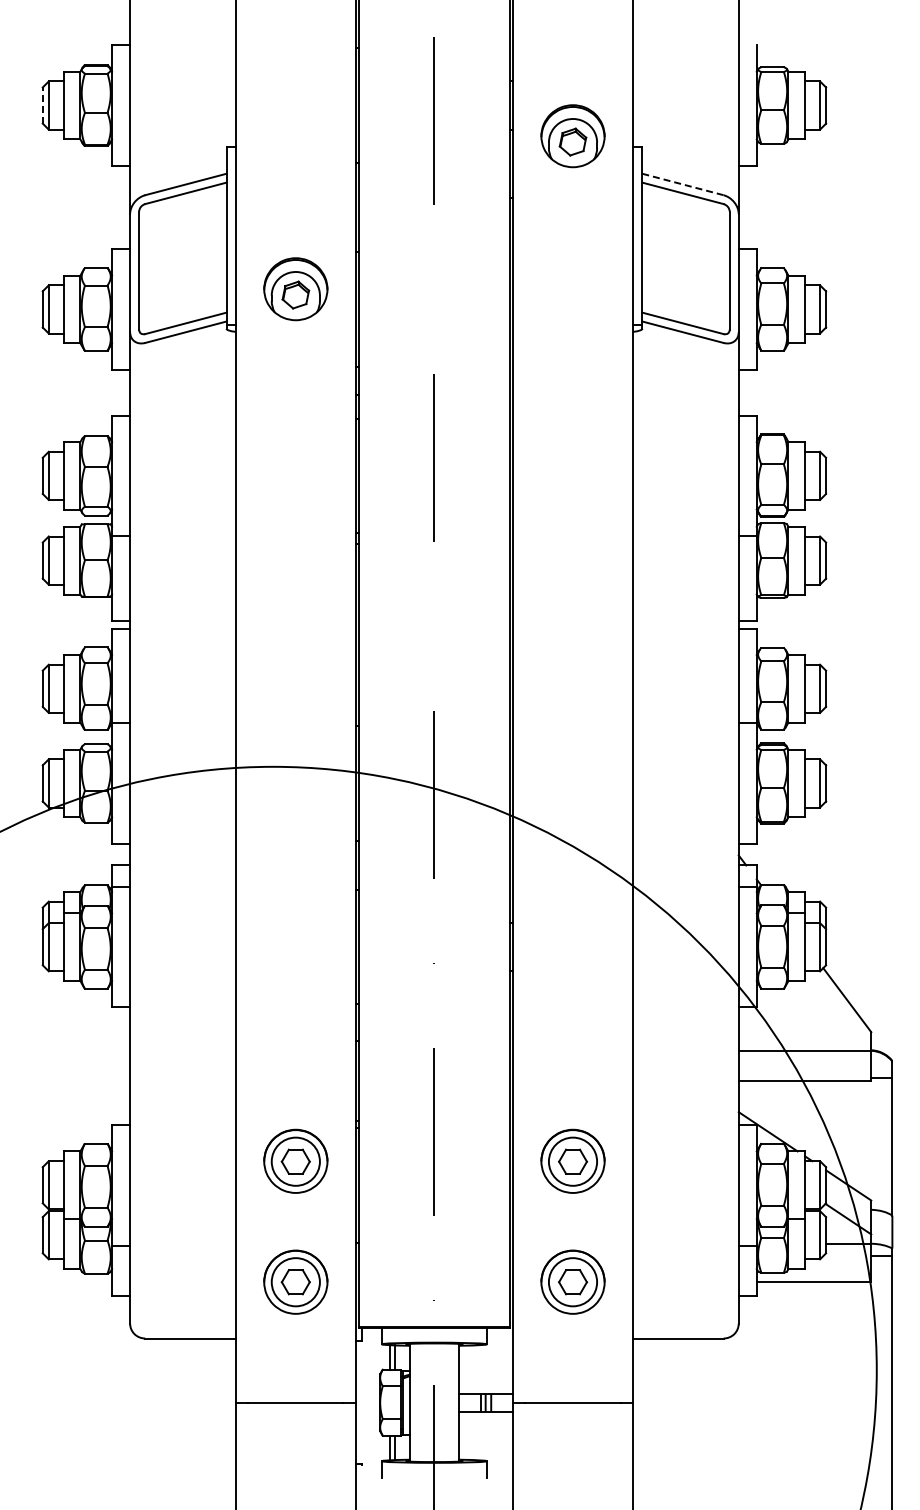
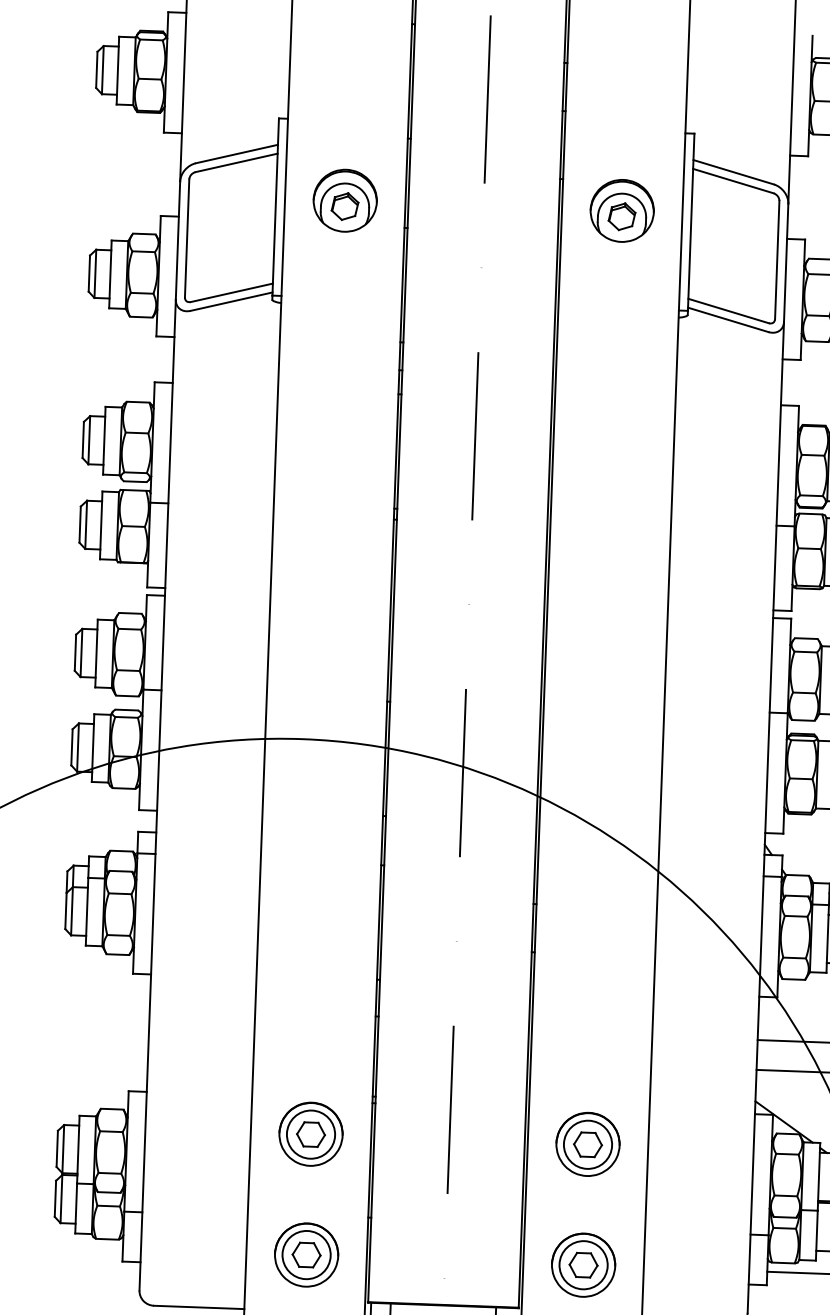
line: (42, 105) -> (96, 69), dashed -> solid
part: (572, 136) -> (621, 211), moved
line: (683, 184) -> (734, 172), dashed -> solid
part: (295, 289) -> (344, 201), moved

